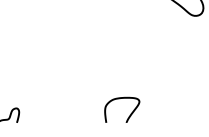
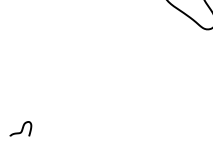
curve: (130, 113) -> (142, 127), removed

